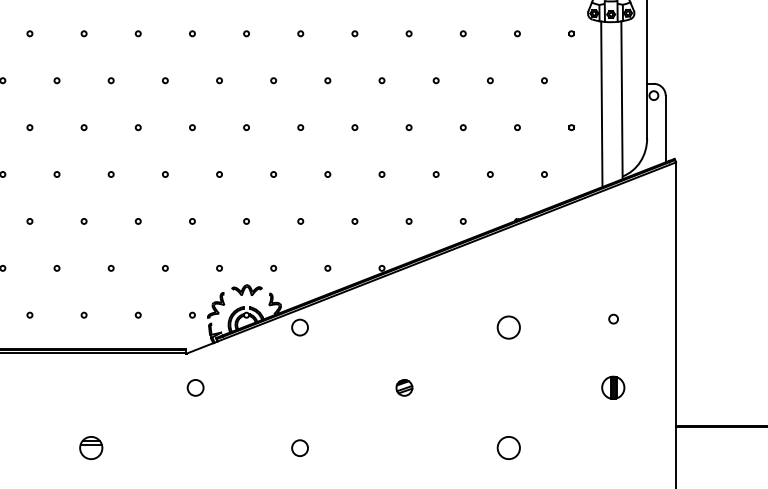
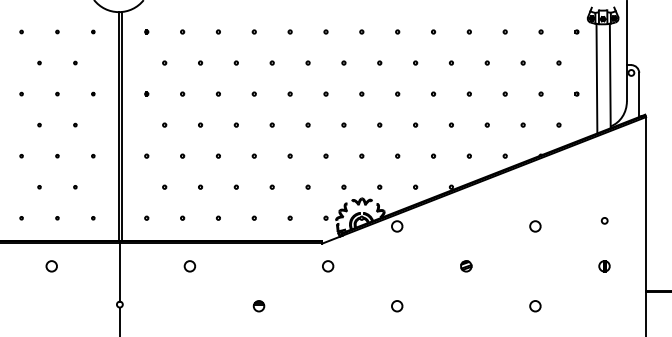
circle: (508, 327) -> (535, 226), size x0.71
part: (613, 388) -> (604, 266), size x0.71
part: (90, 448) -> (258, 306), size x0.71
circle: (508, 448) -> (535, 306), size x0.71

